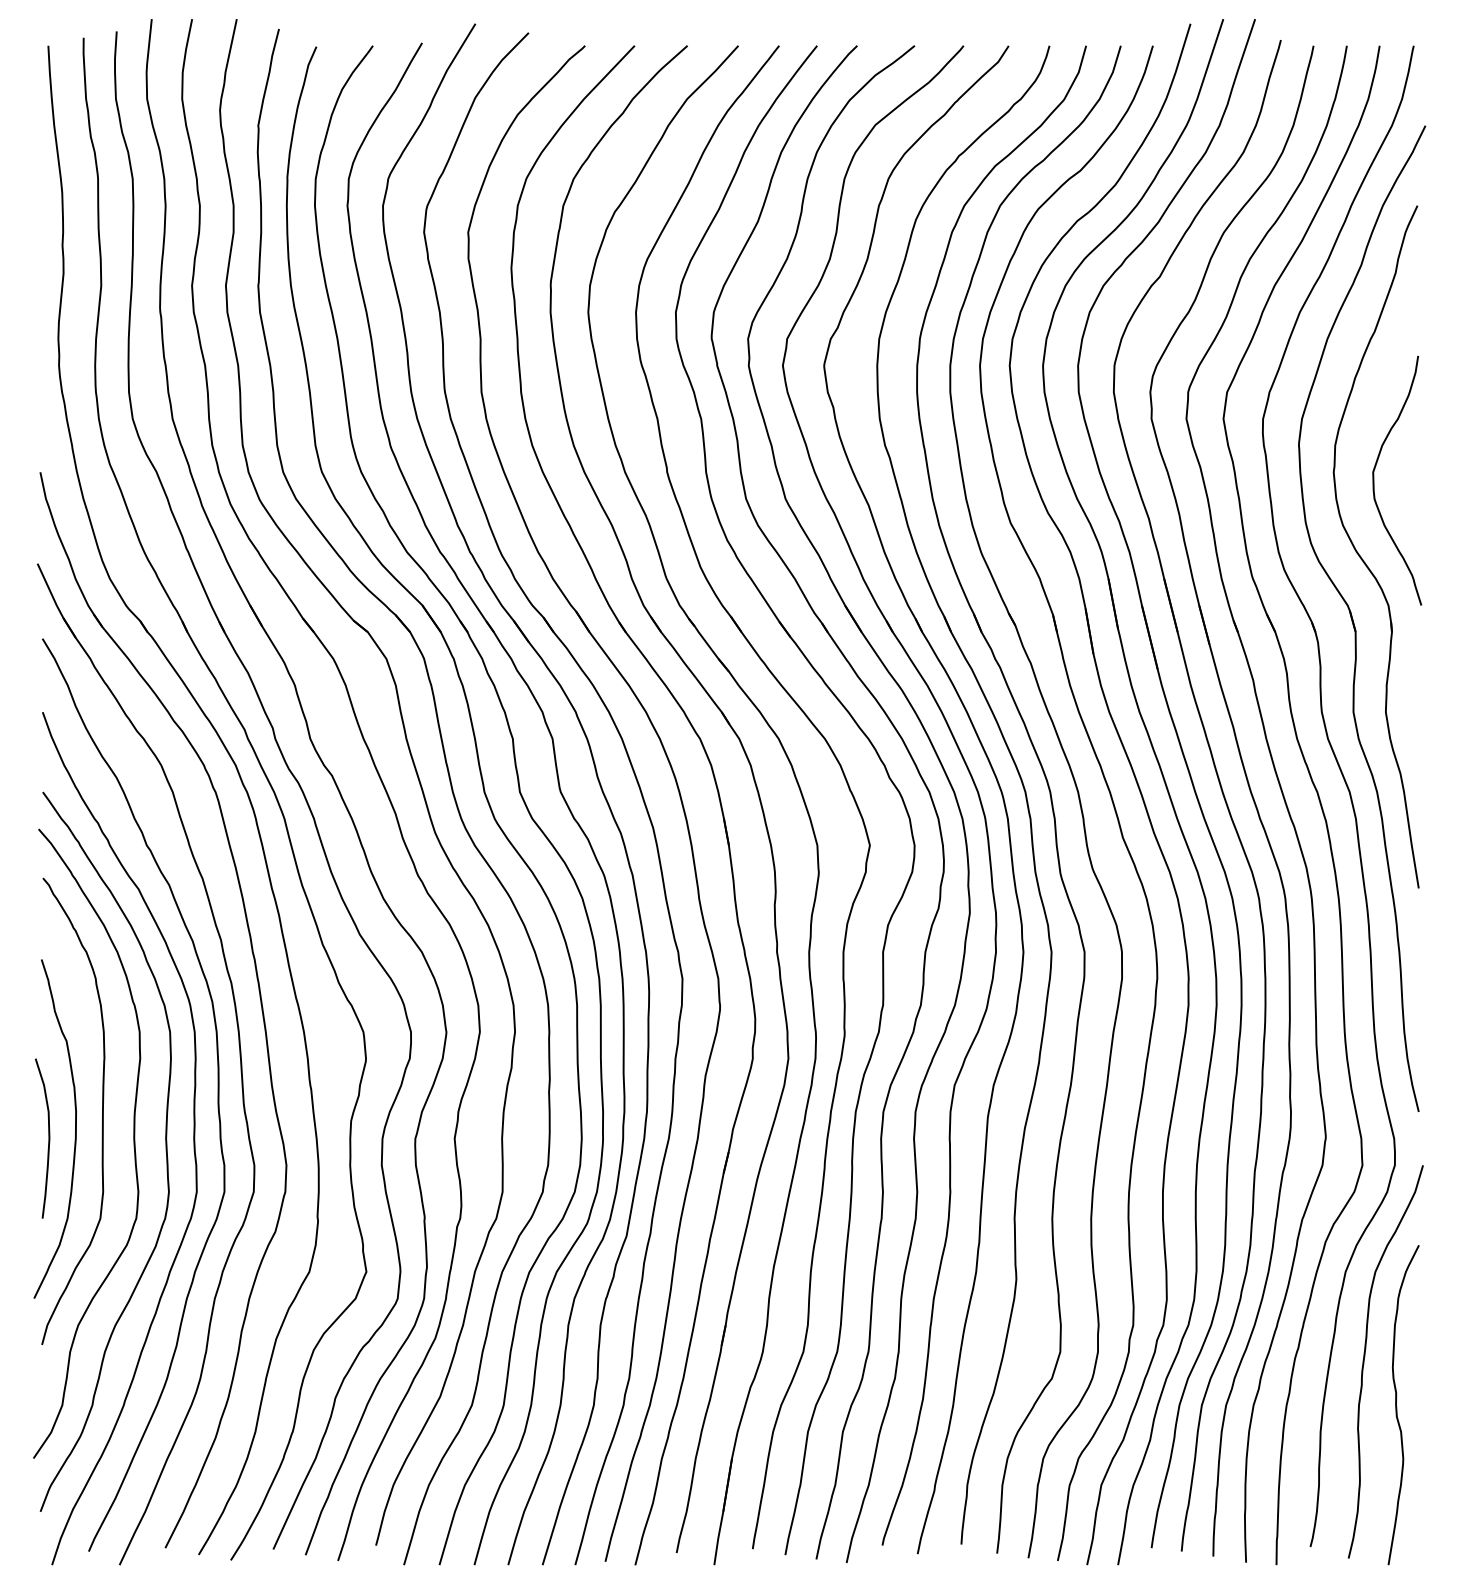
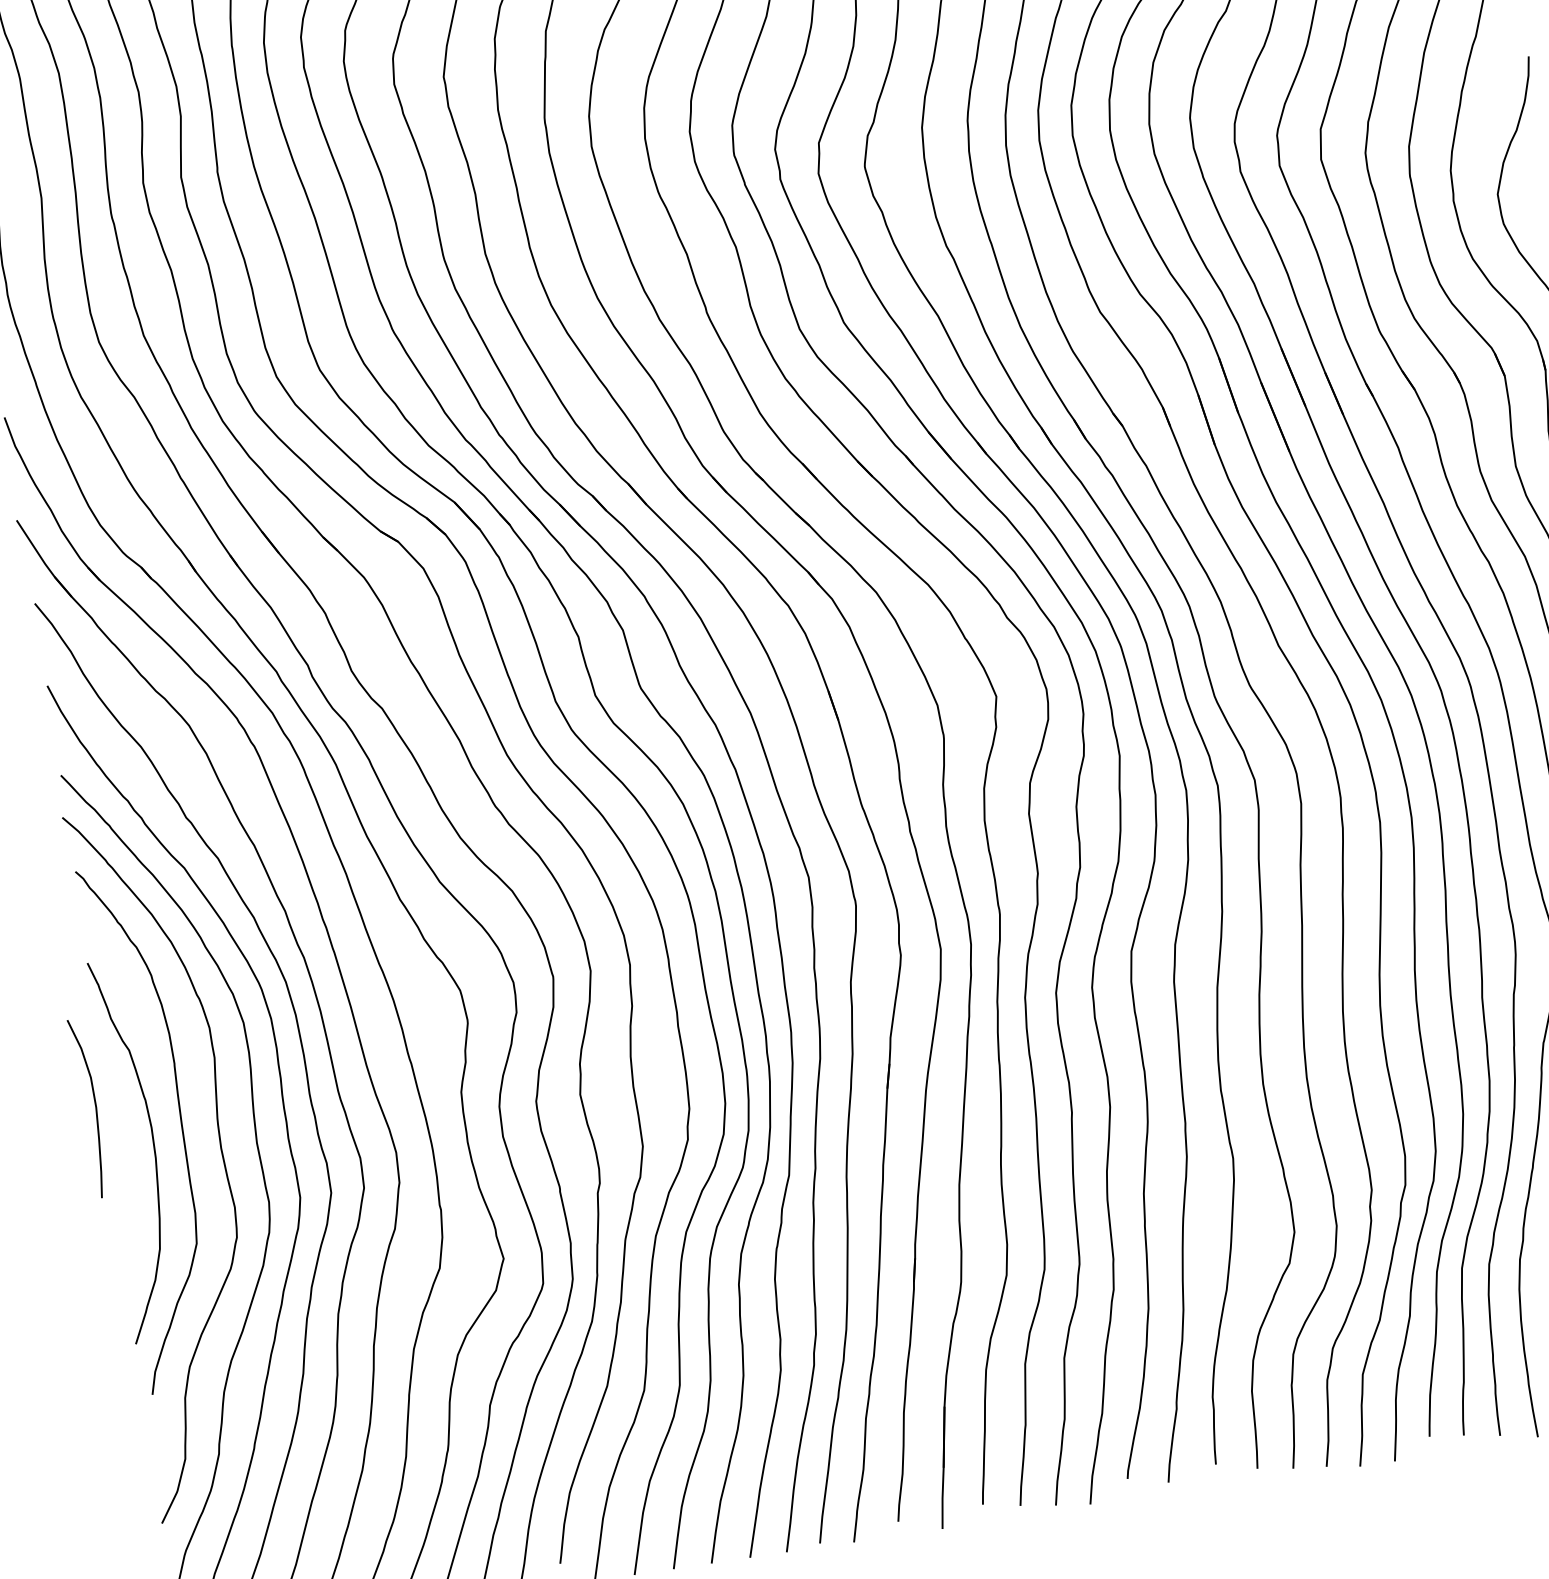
curve: (48, 1138) -> (95, 1107), moved

